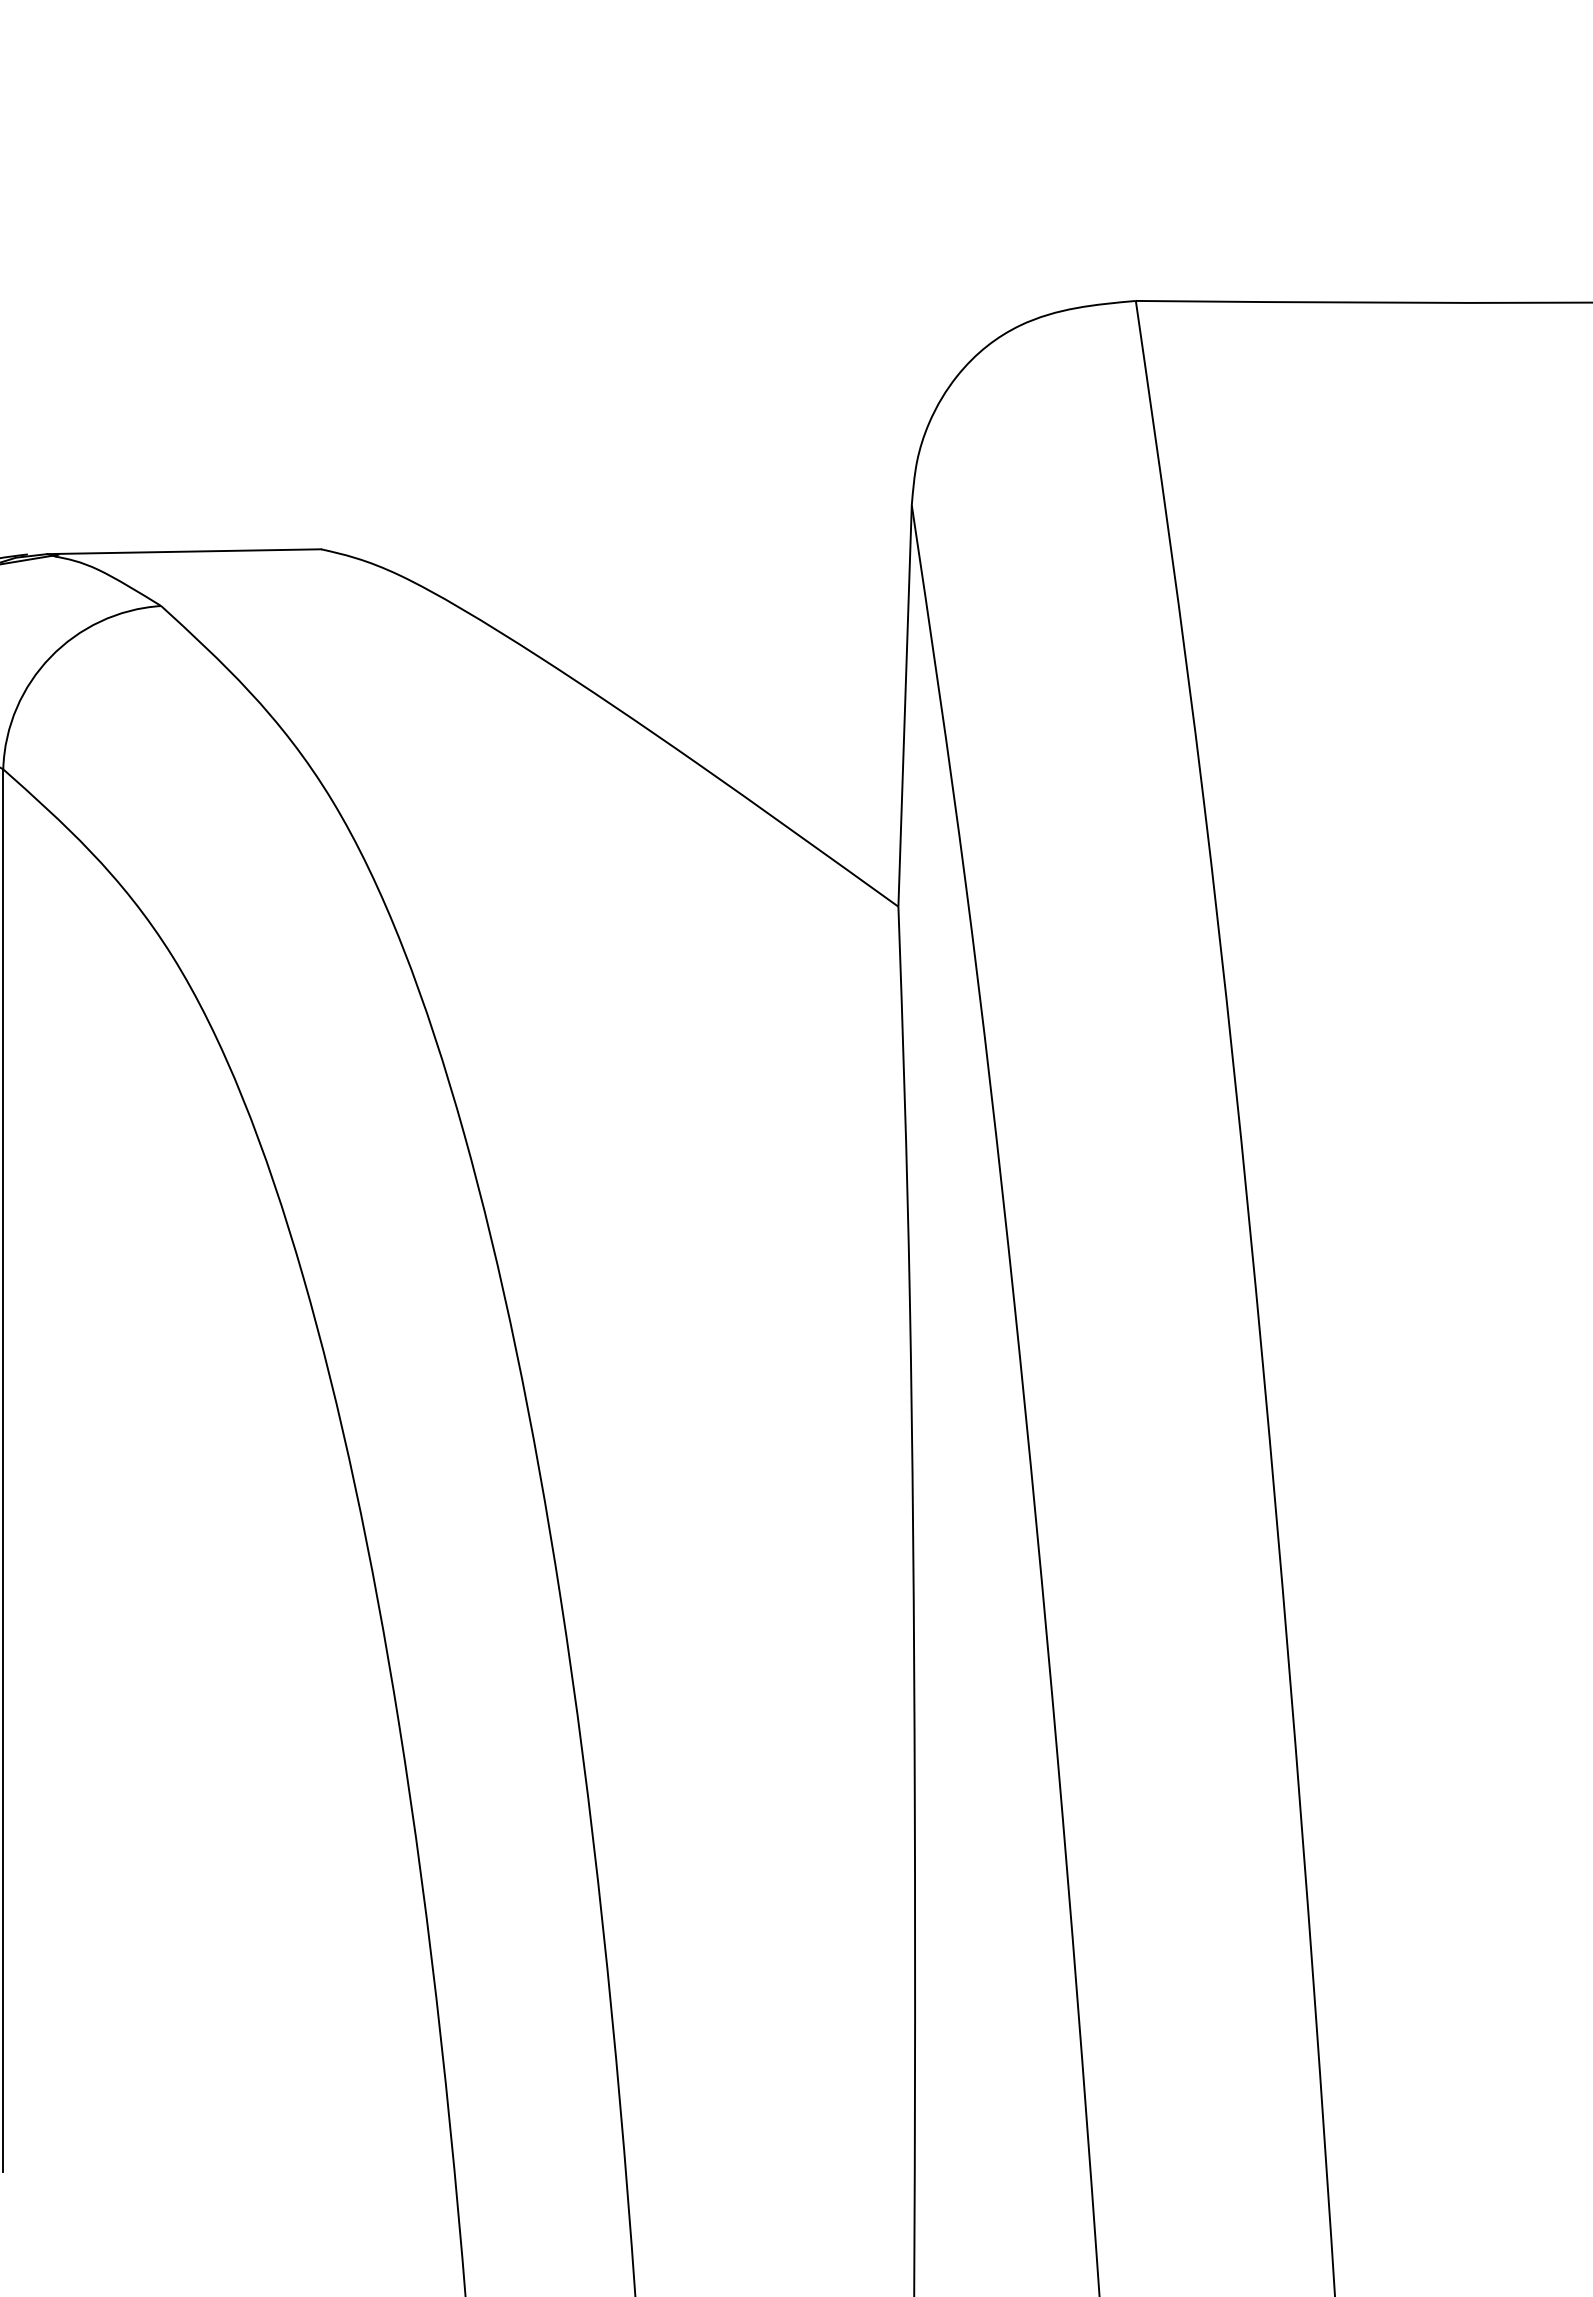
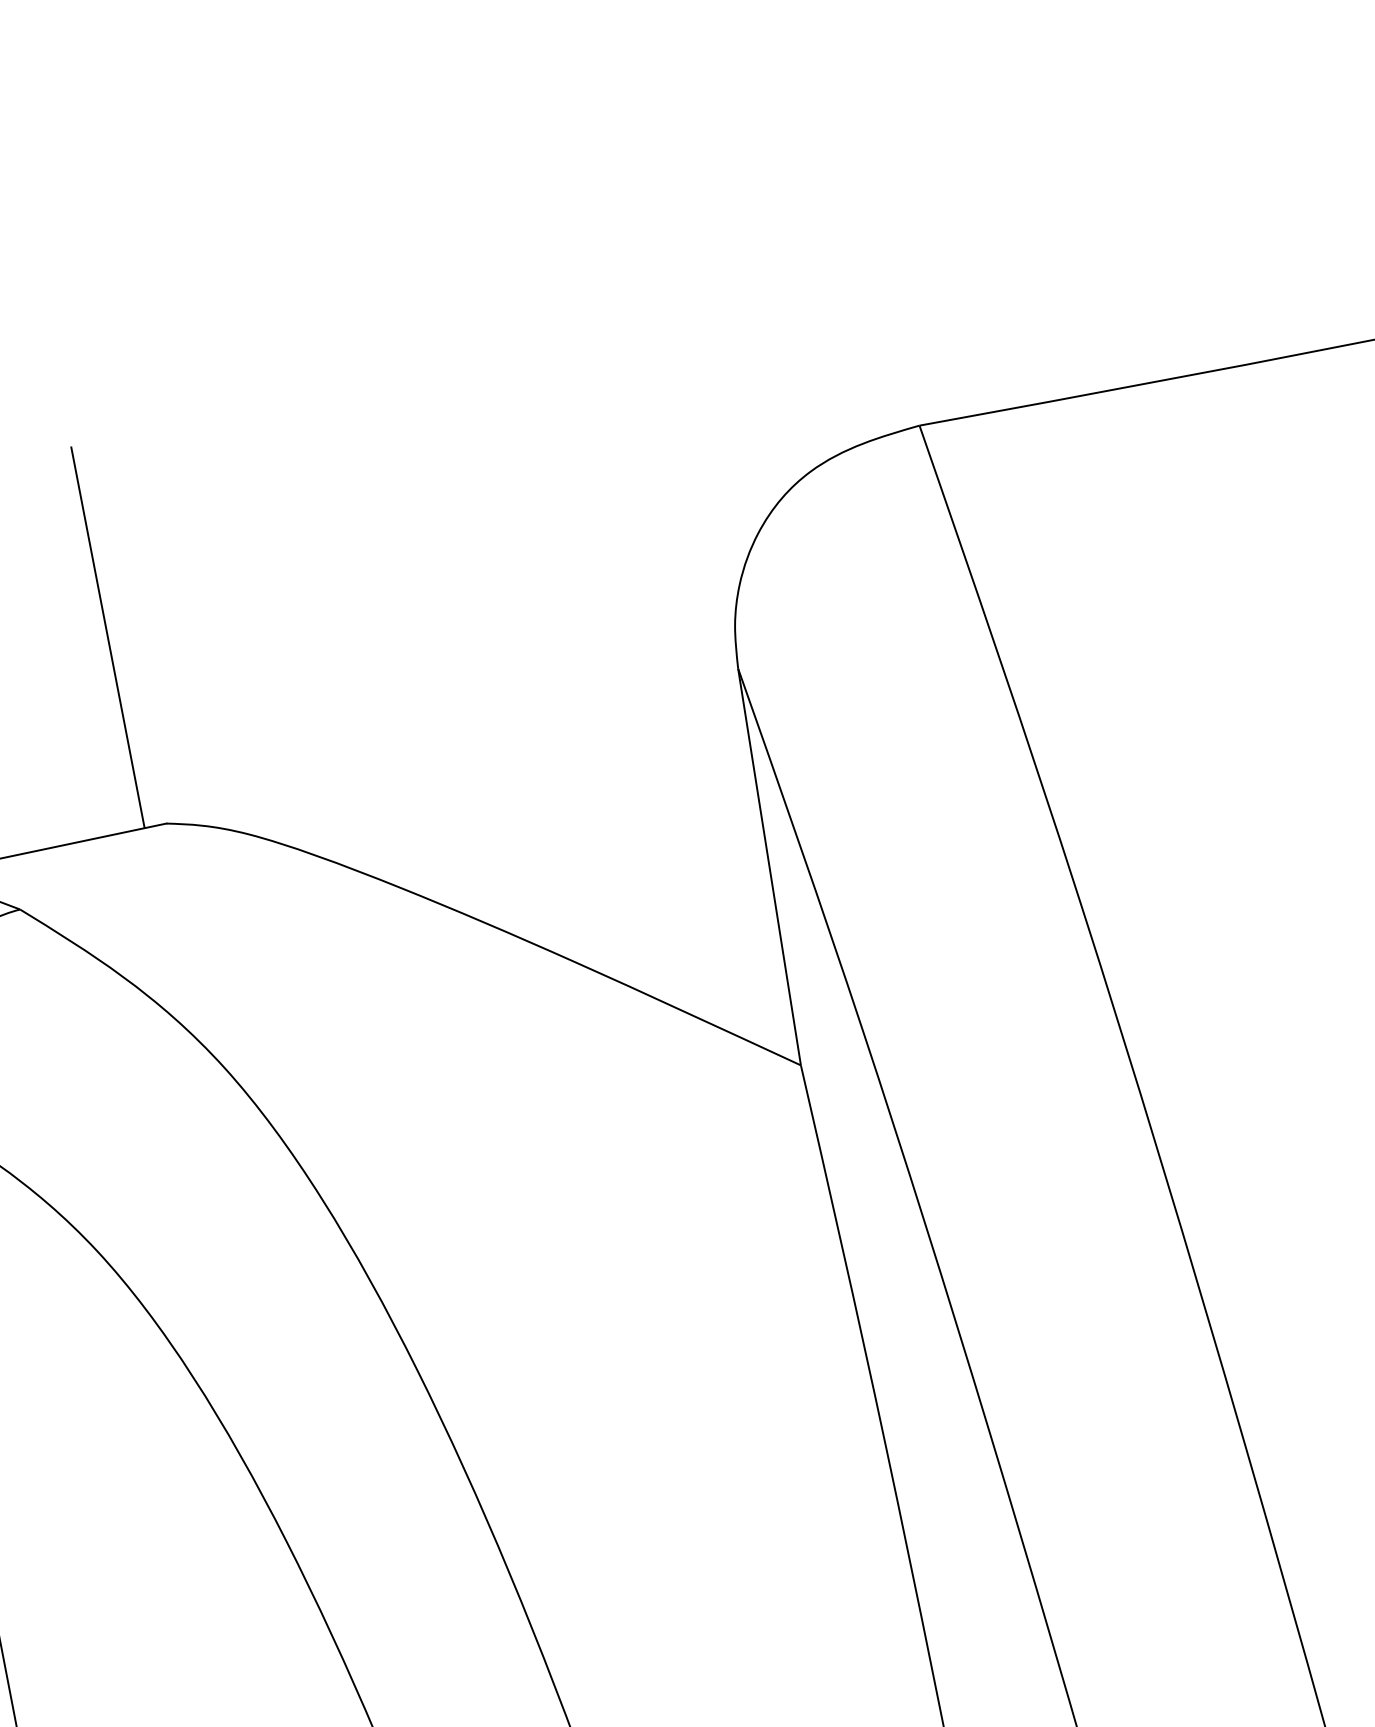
line: (298, 355) -> (107, 637), added

